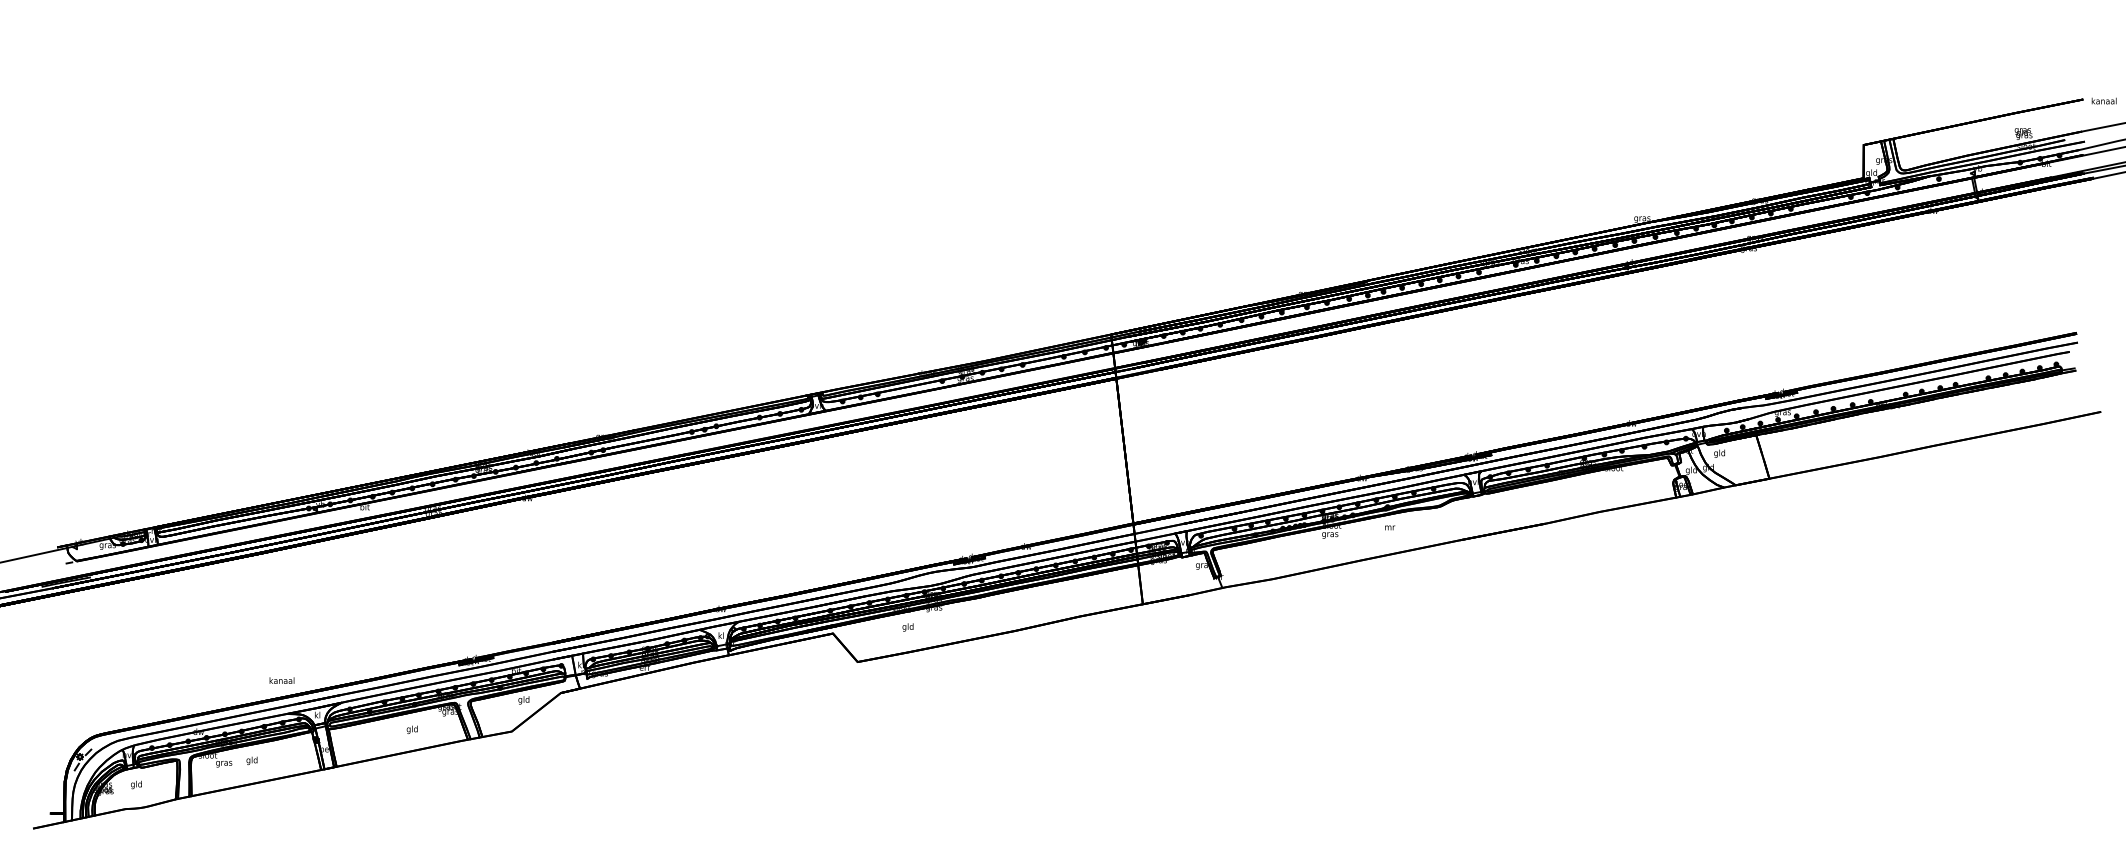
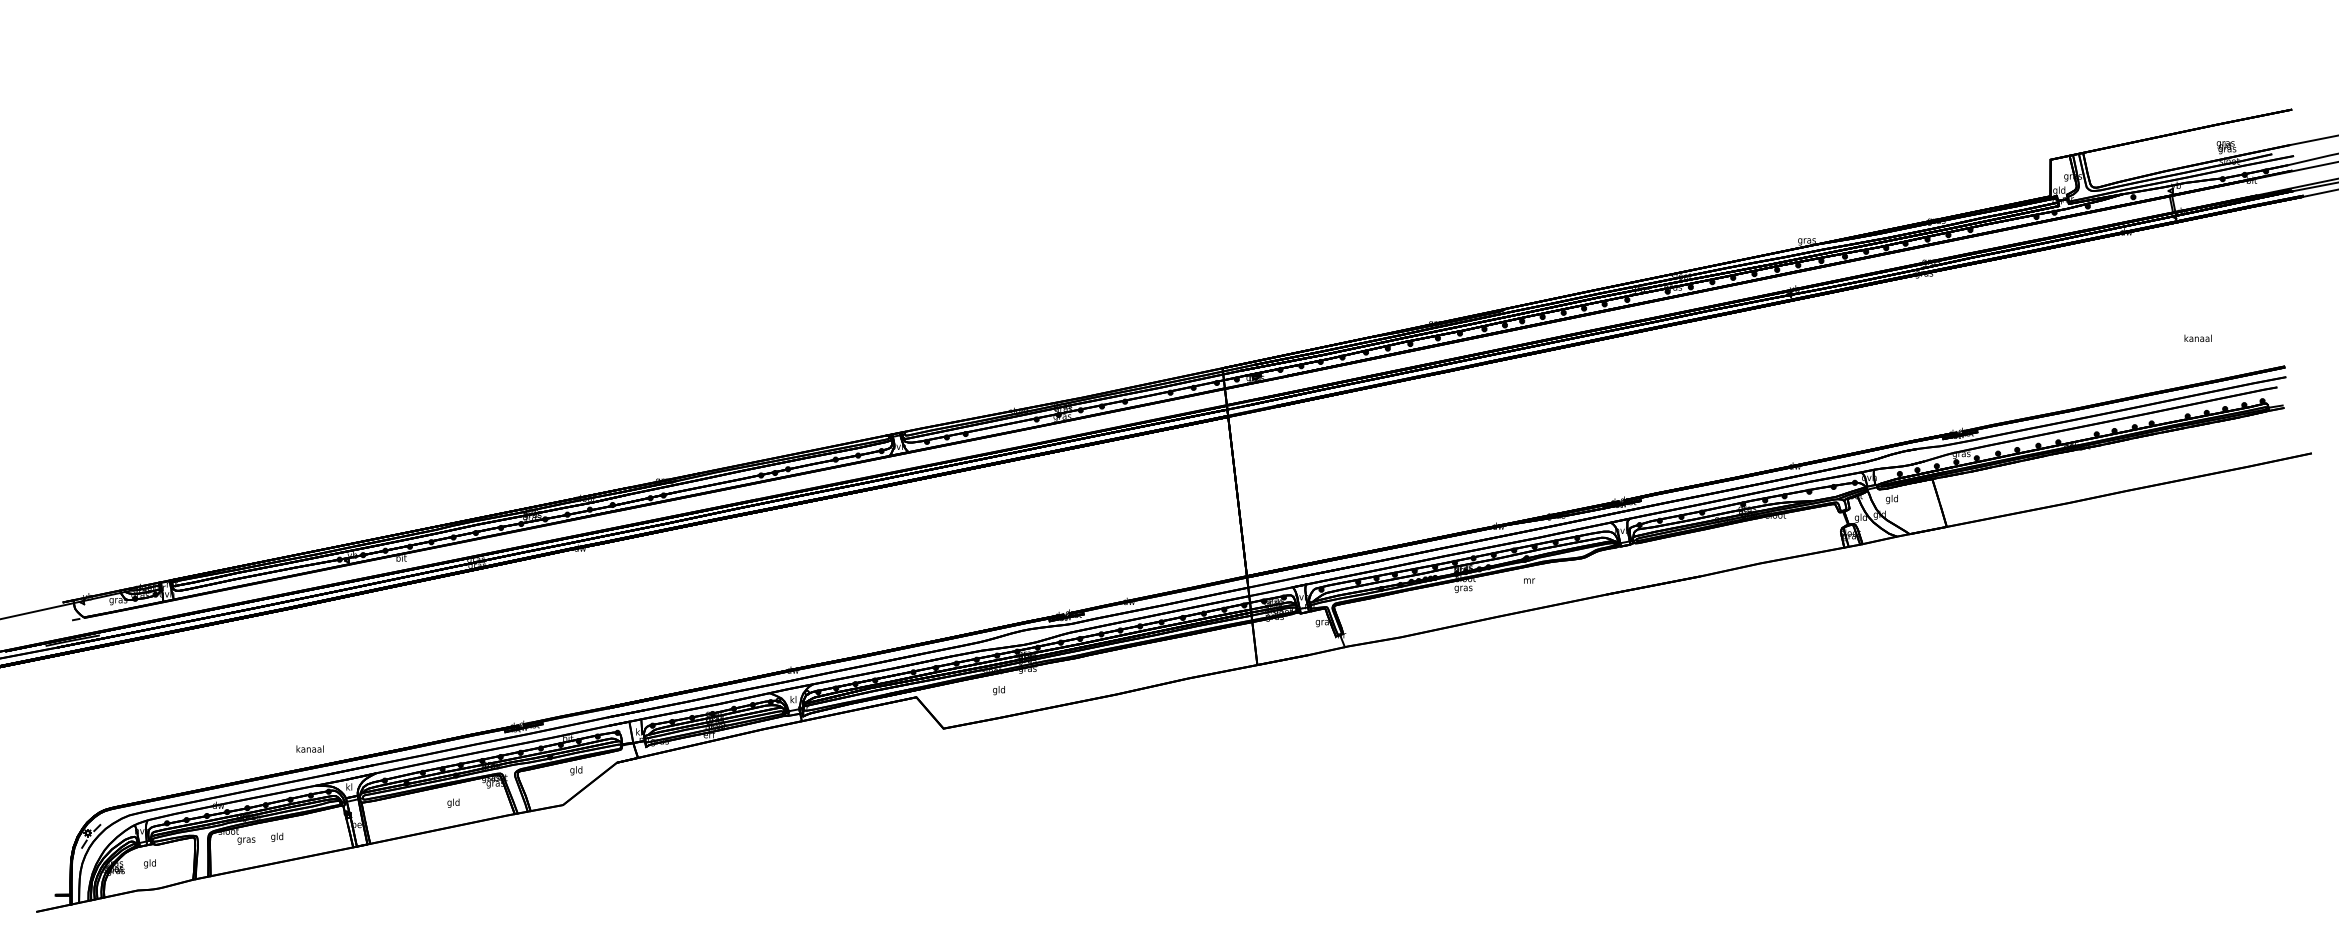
text: (2103, 100) -> (2197, 337), moved

